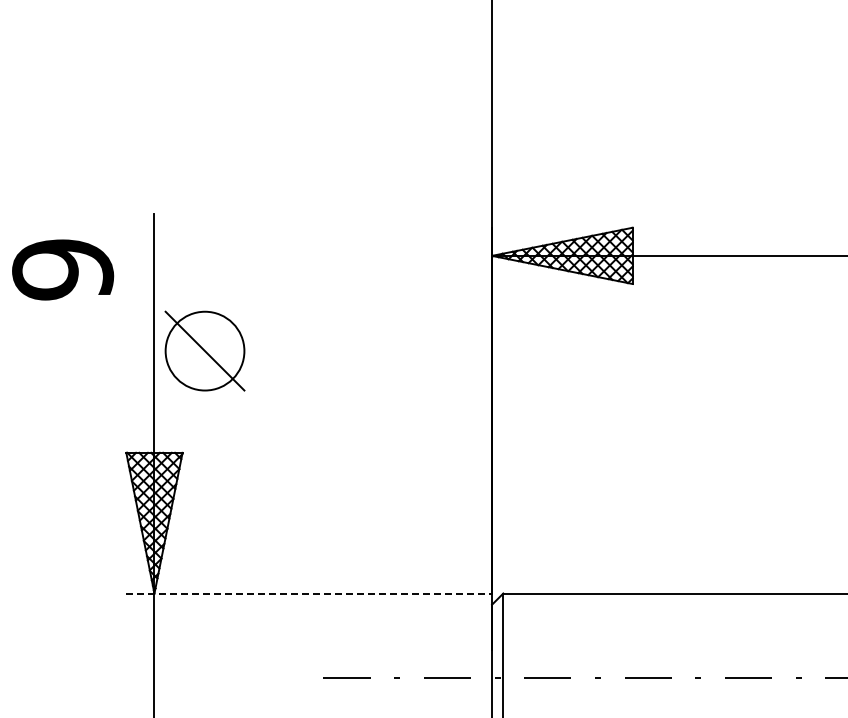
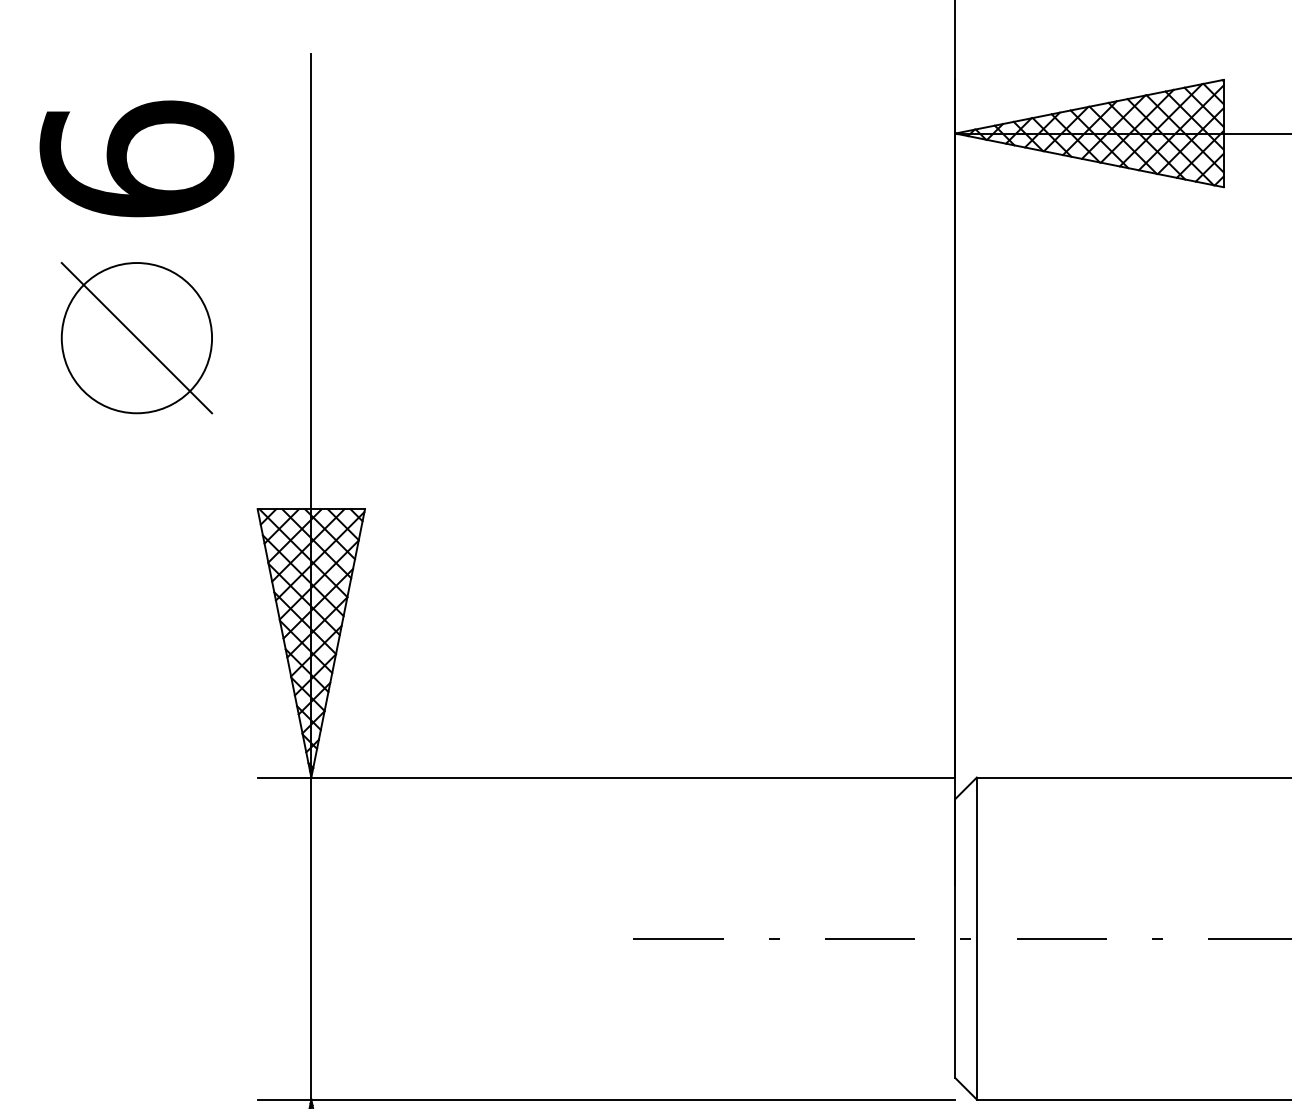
text: (63, 269) -> (137, 159), 9 -> 6
part: (204, 350) -> (135, 336), moved
line: (309, 593) -> (607, 777), dashed -> solid

